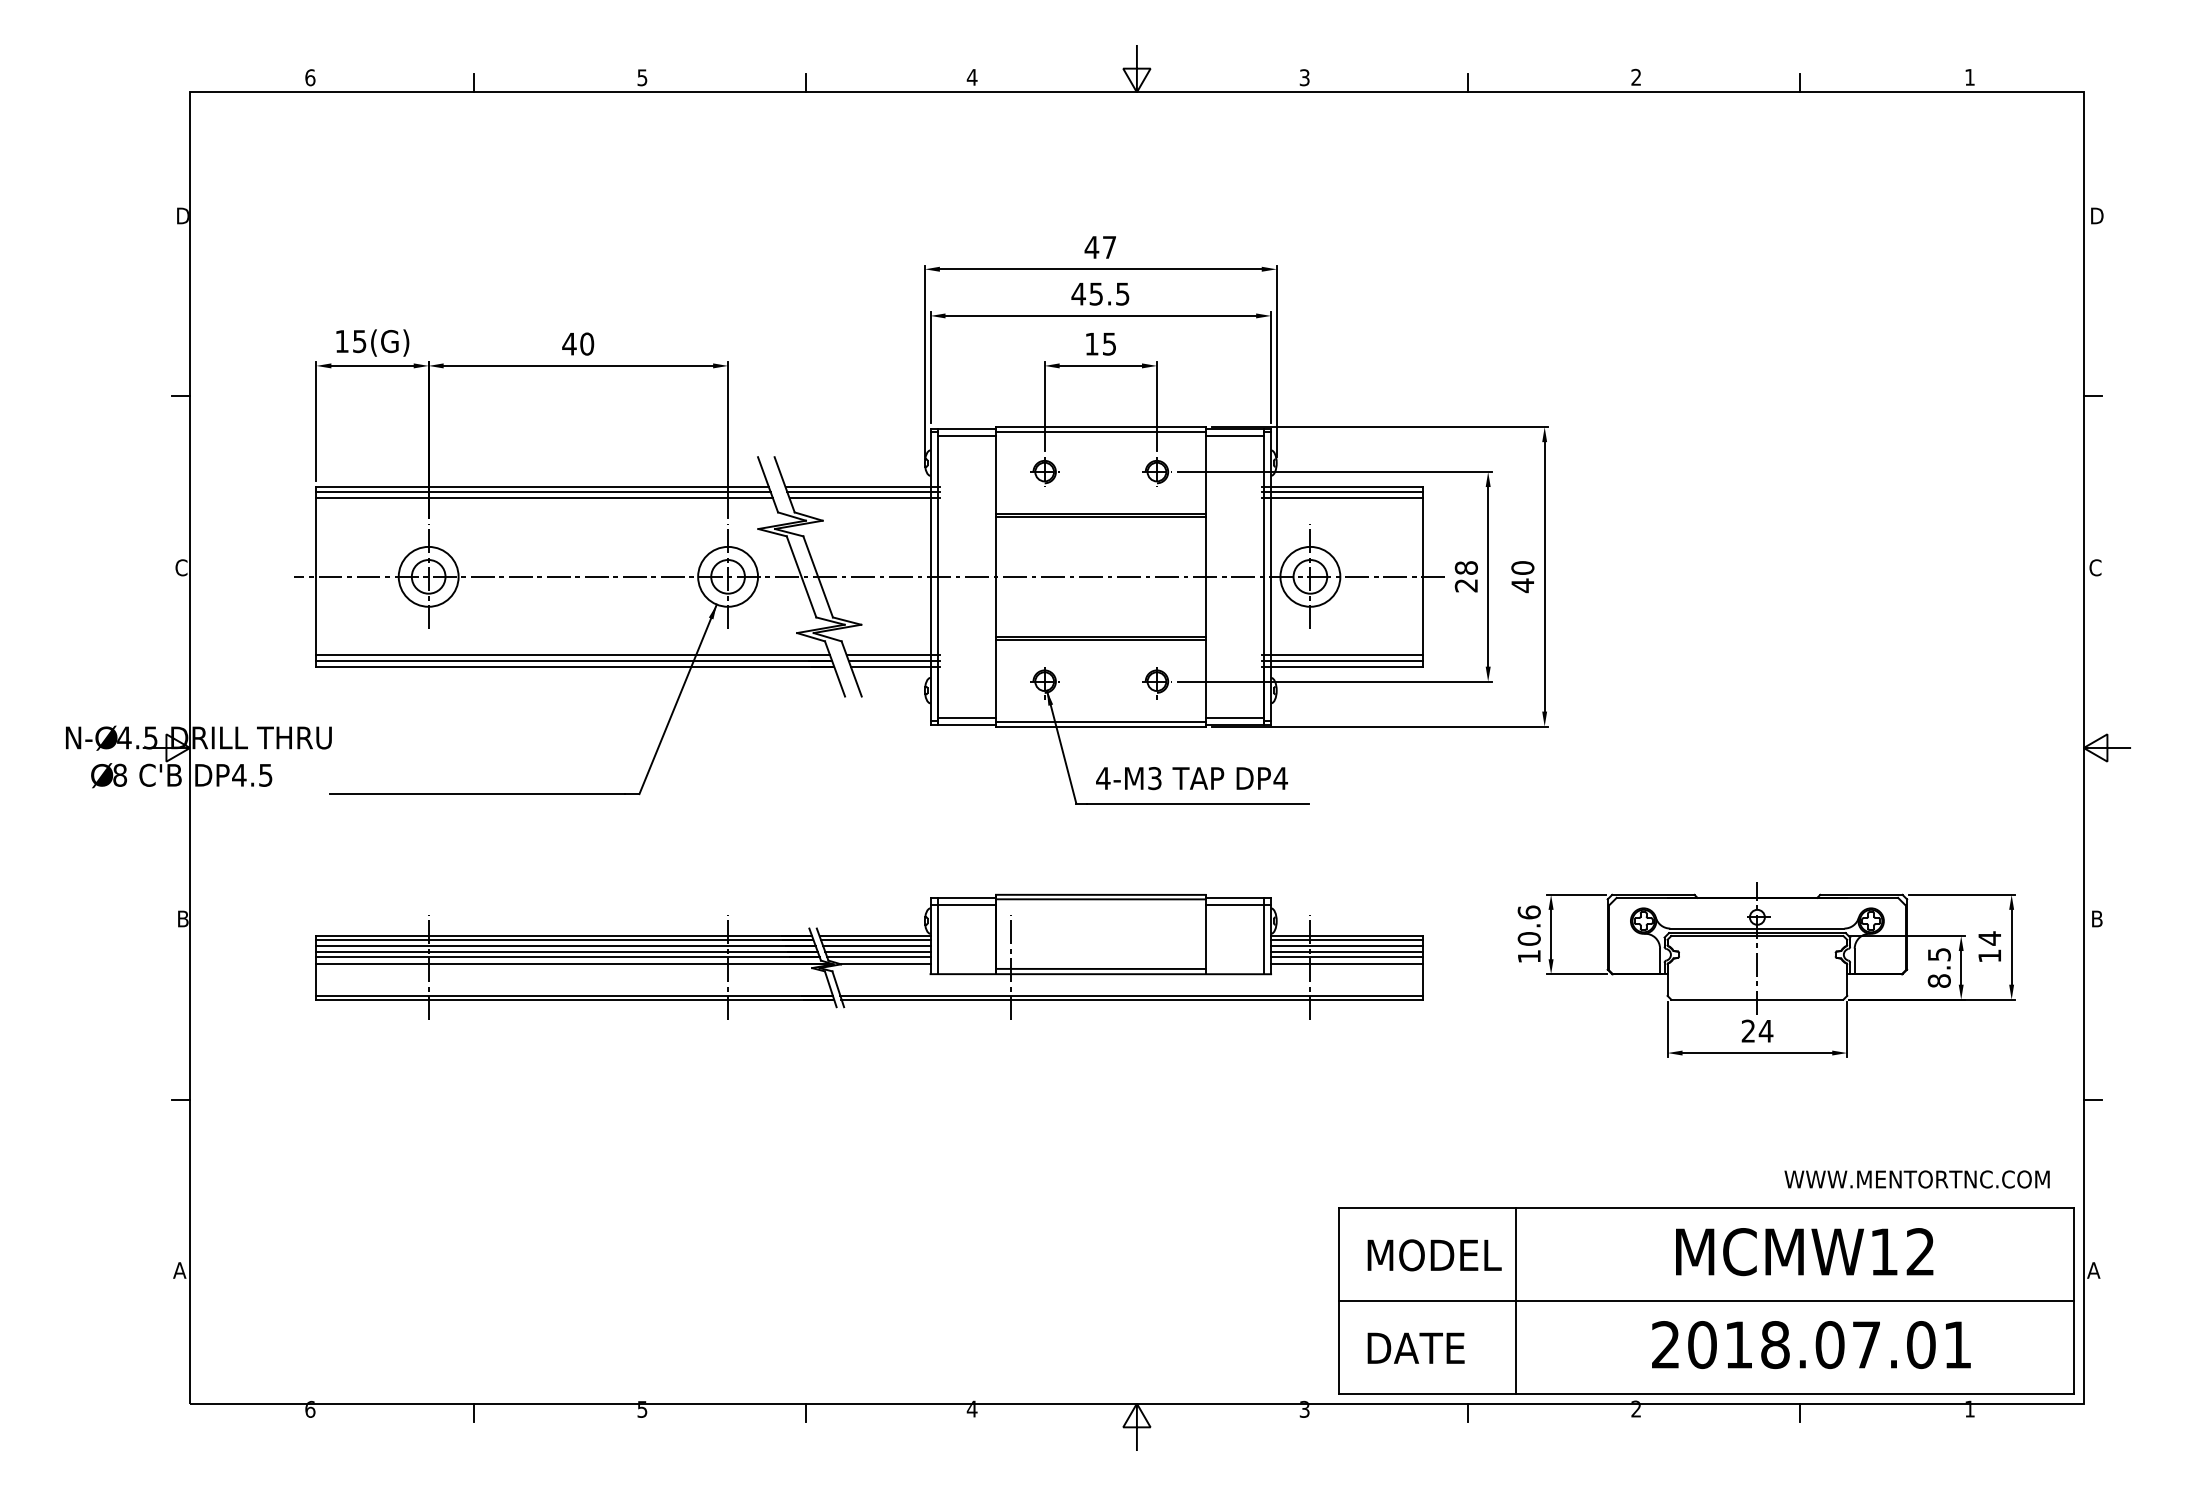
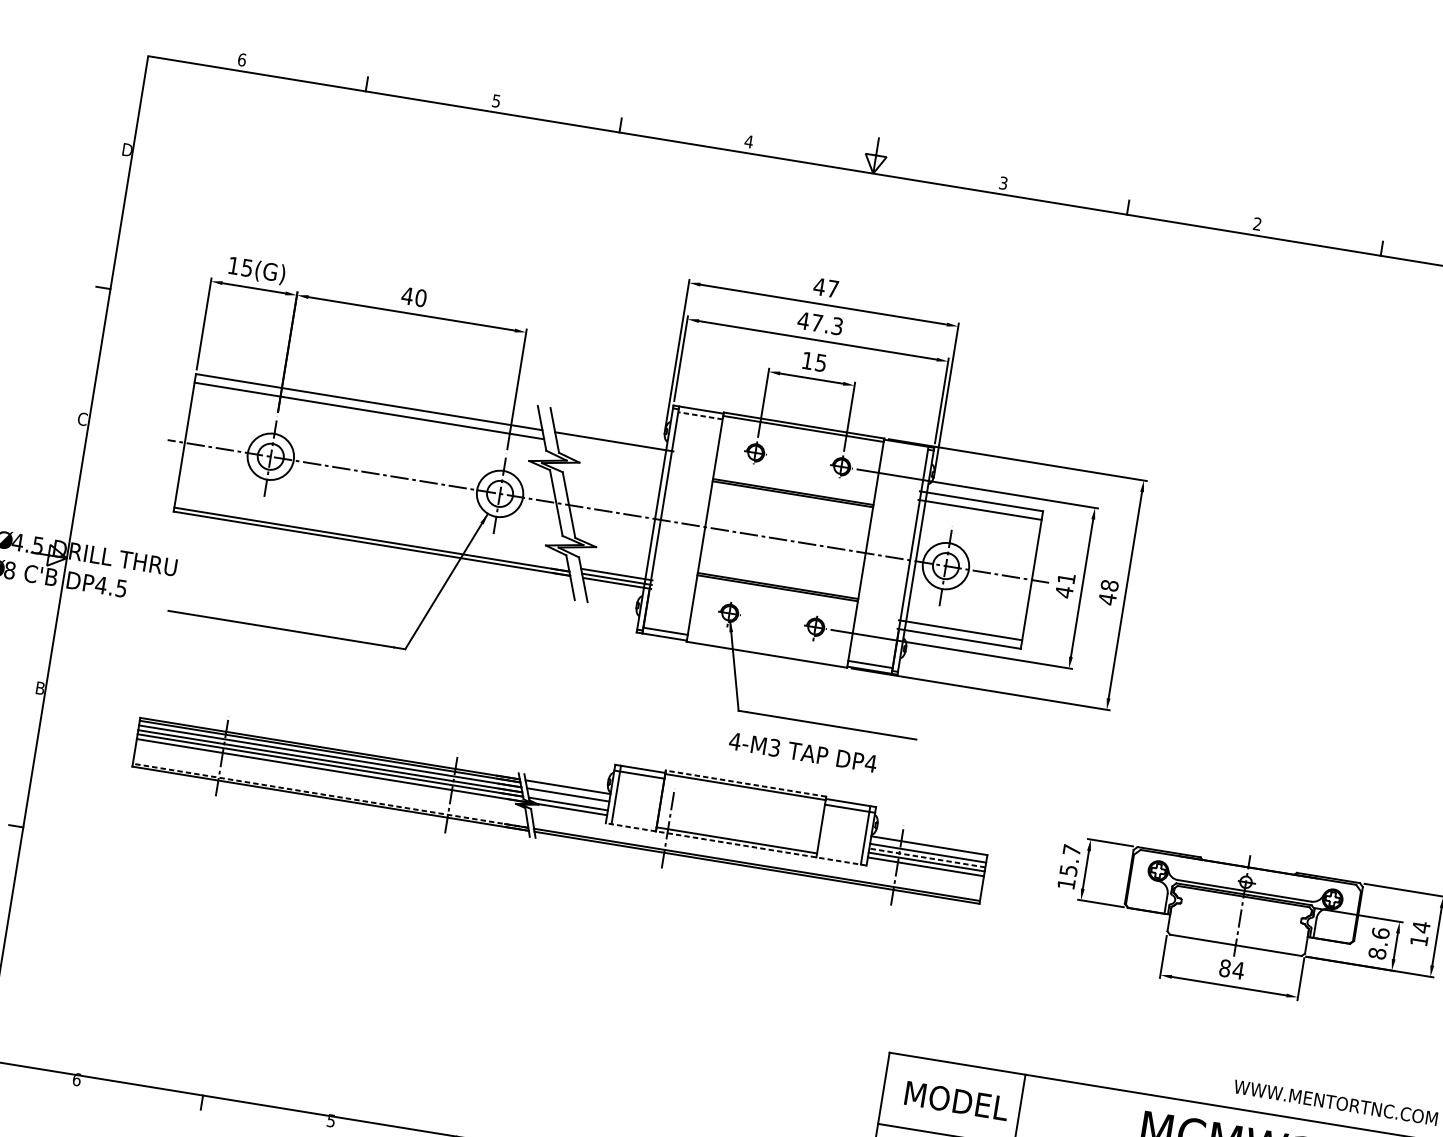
text: (1109, 293) -> (827, 324), 45.5 -> 47.3
line: (966, 436) -> (700, 416), solid -> dashed
line: (1234, 436) -> (905, 449), removed
line: (543, 492) -> (369, 406), removed
line: (863, 492) -> (614, 446), removed
line: (1341, 492) -> (980, 505), removed
line: (864, 498) -> (614, 450), removed
text: (1522, 567) -> (1109, 585), 40 -> 48
text: (1465, 577) -> (1064, 585), 28 -> 41
line: (573, 655) -> (371, 534), removed
line: (1341, 661) -> (959, 634), removed
line: (1100, 722) -> (767, 651), removed
text: (1191, 778) -> (802, 752), moved
line: (1100, 894) -> (745, 783), solid -> dashed
text: (1528, 925) -> (1069, 860), 10.6 -> 15.7
line: (875, 939) -> (567, 789), removed
line: (1346, 939) -> (928, 848), removed
line: (877, 952) -> (567, 800), removed
line: (1346, 952) -> (927, 858), solid -> dashed
text: (1938, 954) -> (1380, 933), 8.5 -> 8.6
line: (1100, 974) -> (735, 844), solid -> dashed
line: (573, 995) -> (329, 795), solid -> dashed
text: (1748, 1030) -> (1225, 967), 24 -> 84

